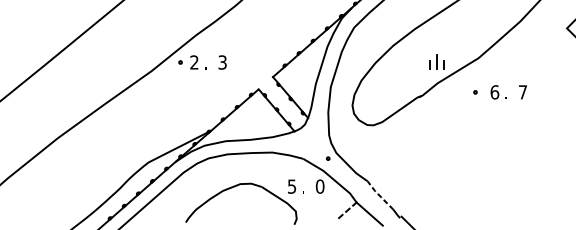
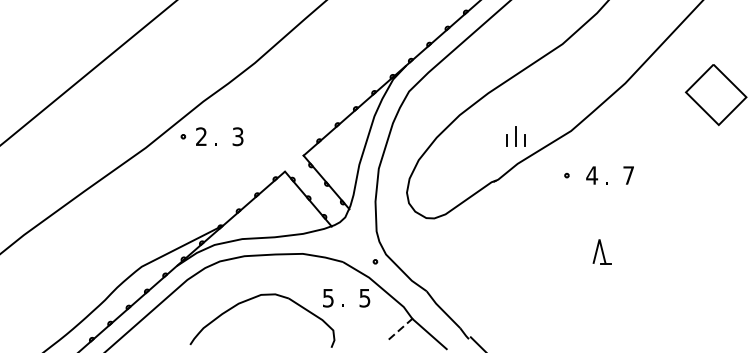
text: (495, 92) -> (592, 175), 6 -> 4
part: (502, 150) -> (601, 251), added
text: (319, 186) -> (364, 297), 0 -> 5
line: (379, 195) -> (442, 309), dashed -> solid

